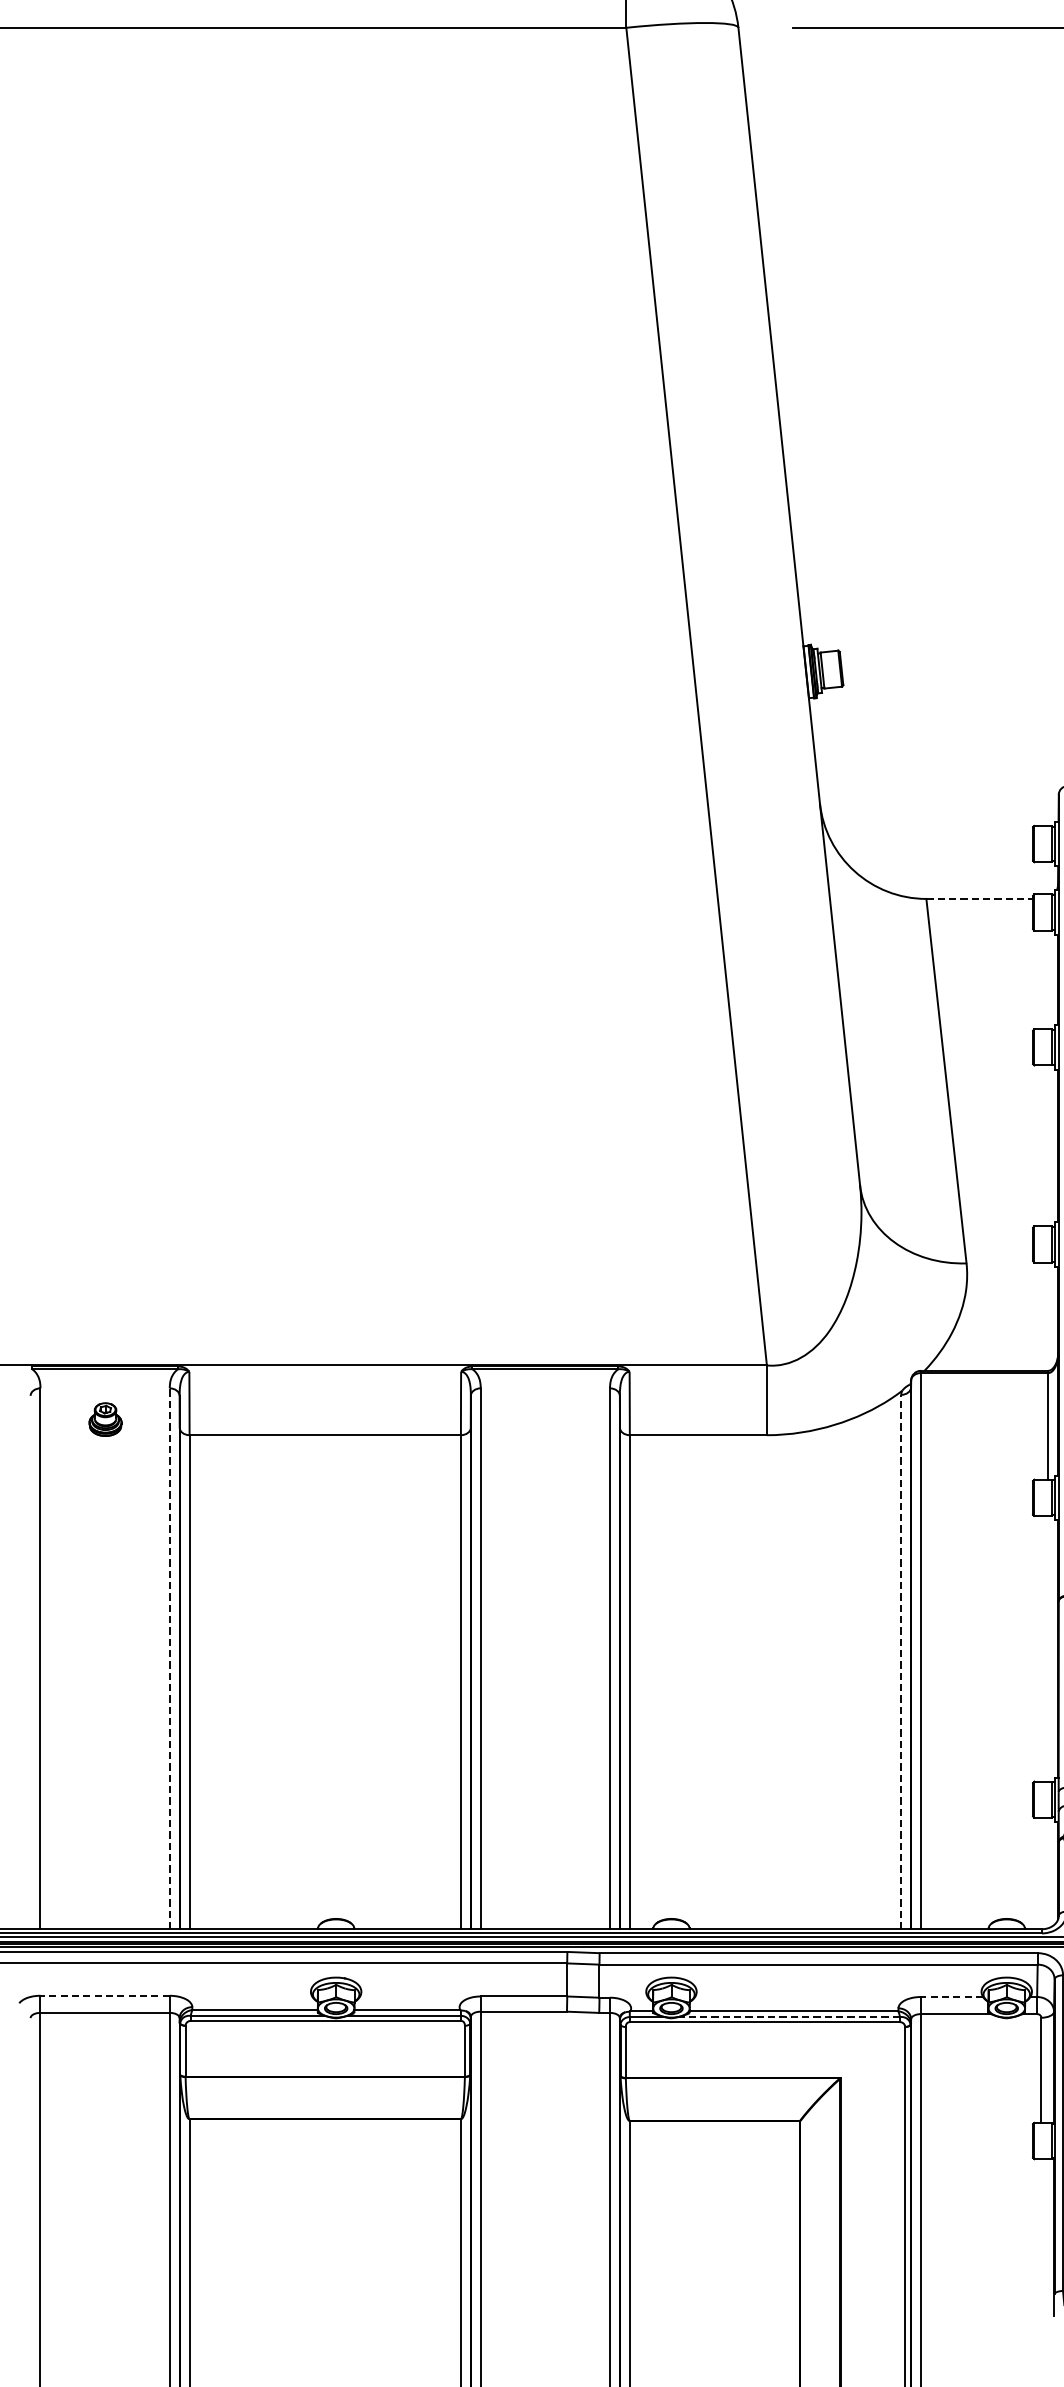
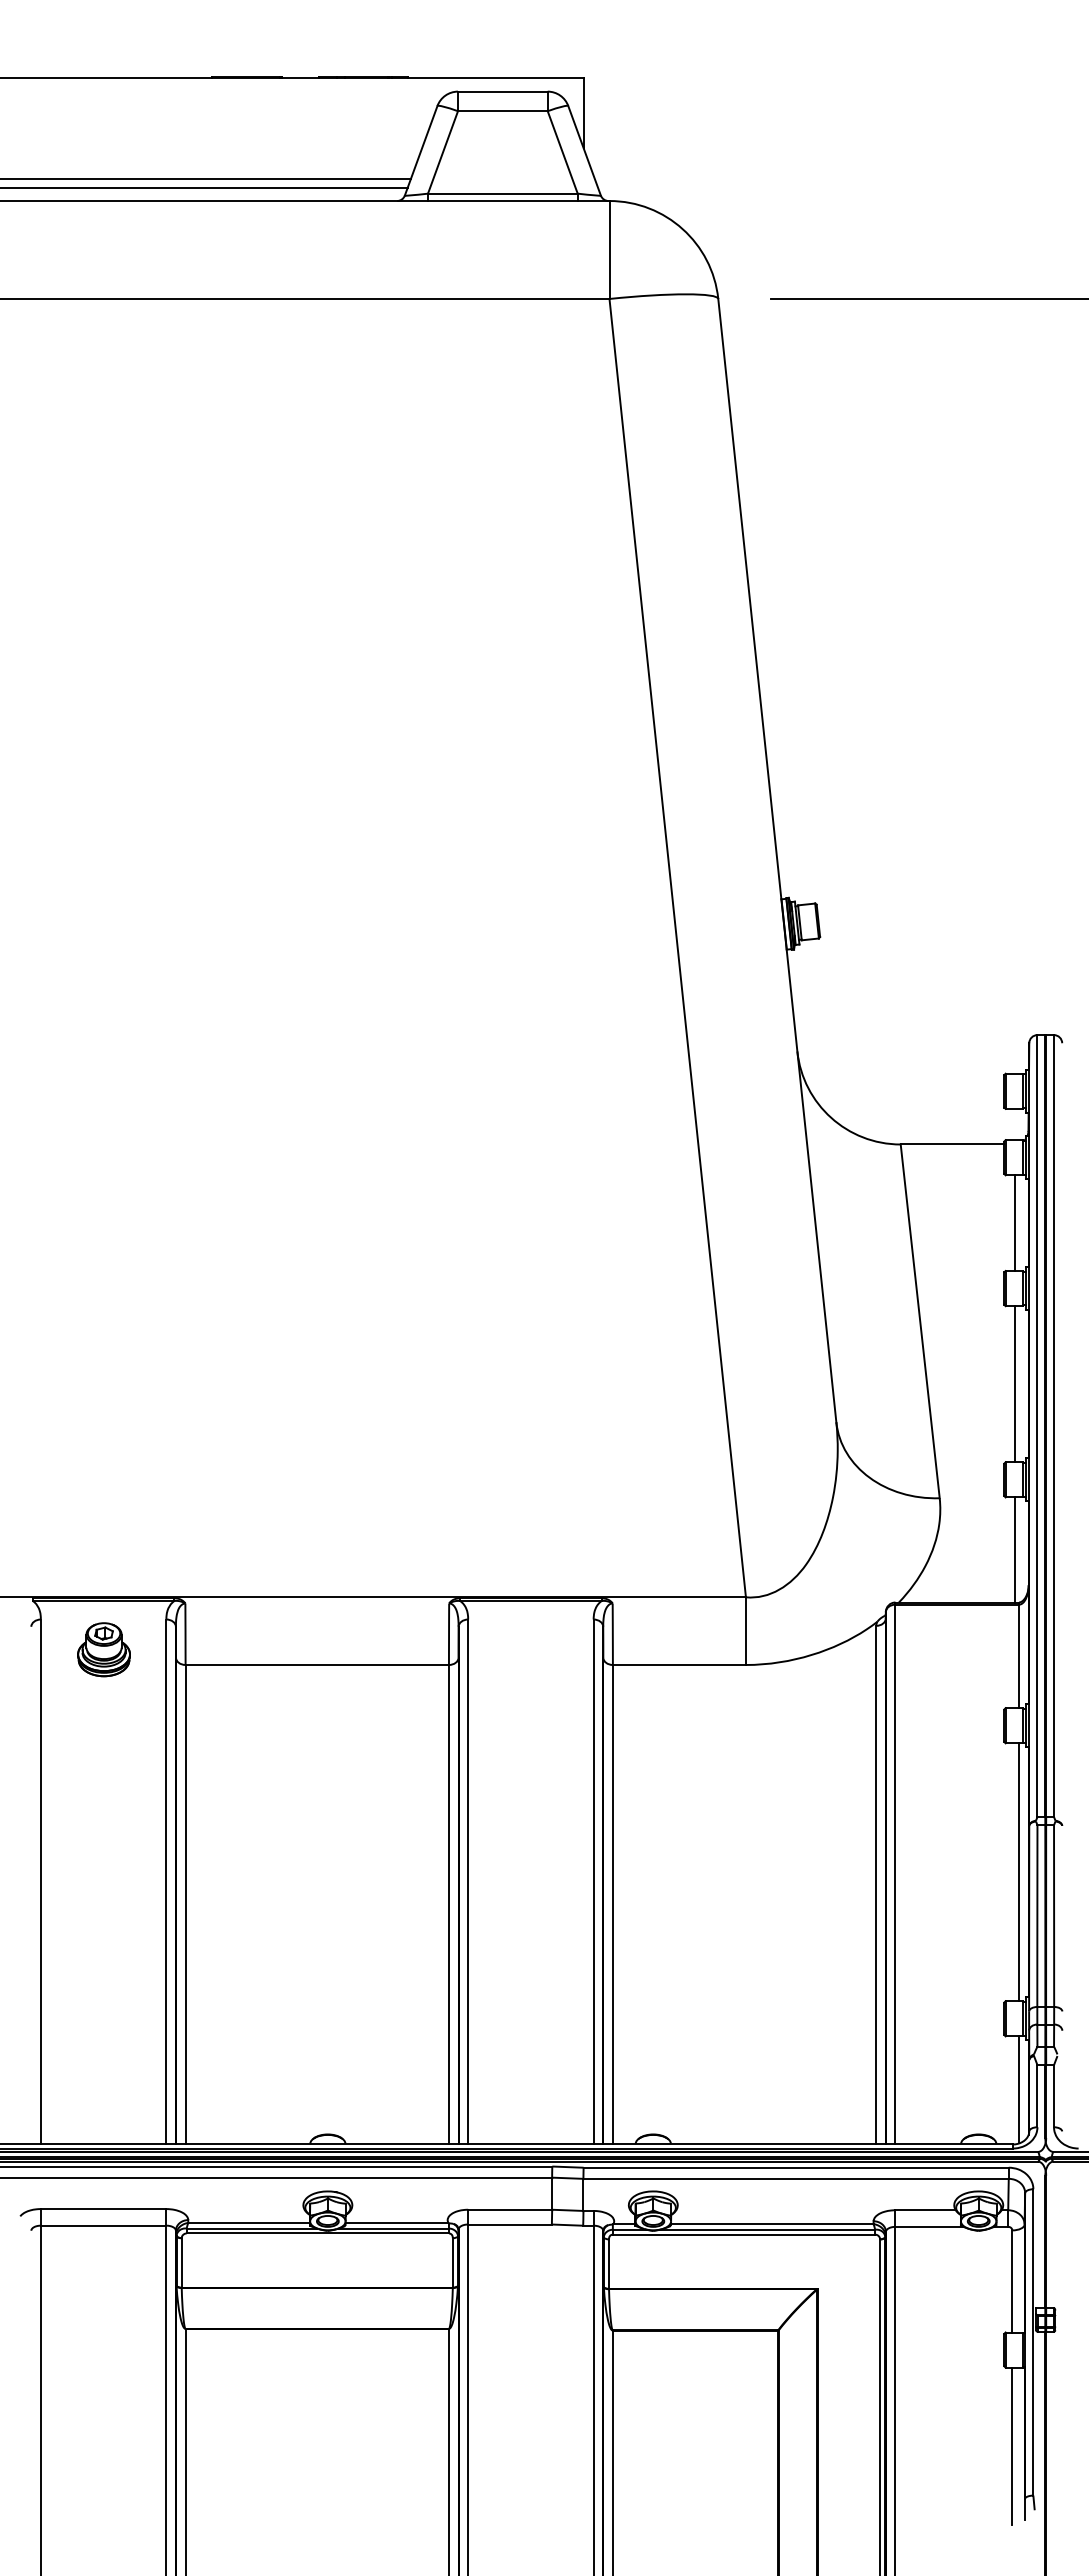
line: (979, 898) -> (952, 1144), dashed -> solid
line: (1043, 980) -> (1014, 1223), added
line: (1043, 1146) -> (1014, 1384), added
line: (1043, 1316) -> (1014, 1549), added
part: (105, 1419) -> (103, 1649), size x1.67
line: (1048, 1649) -> (1019, 1872), added
line: (169, 1658) -> (166, 1881), dashed -> solid
line: (901, 1661) -> (876, 1884), dashed -> solid
line: (1048, 1872) -> (1019, 2089), added
line: (105, 1996) -> (103, 2209), dashed -> solid
line: (951, 1997) -> (925, 2210), dashed -> solid
line: (789, 2016) -> (767, 2229), dashed -> solid
line: (1041, 2239) -> (1012, 2445), added

